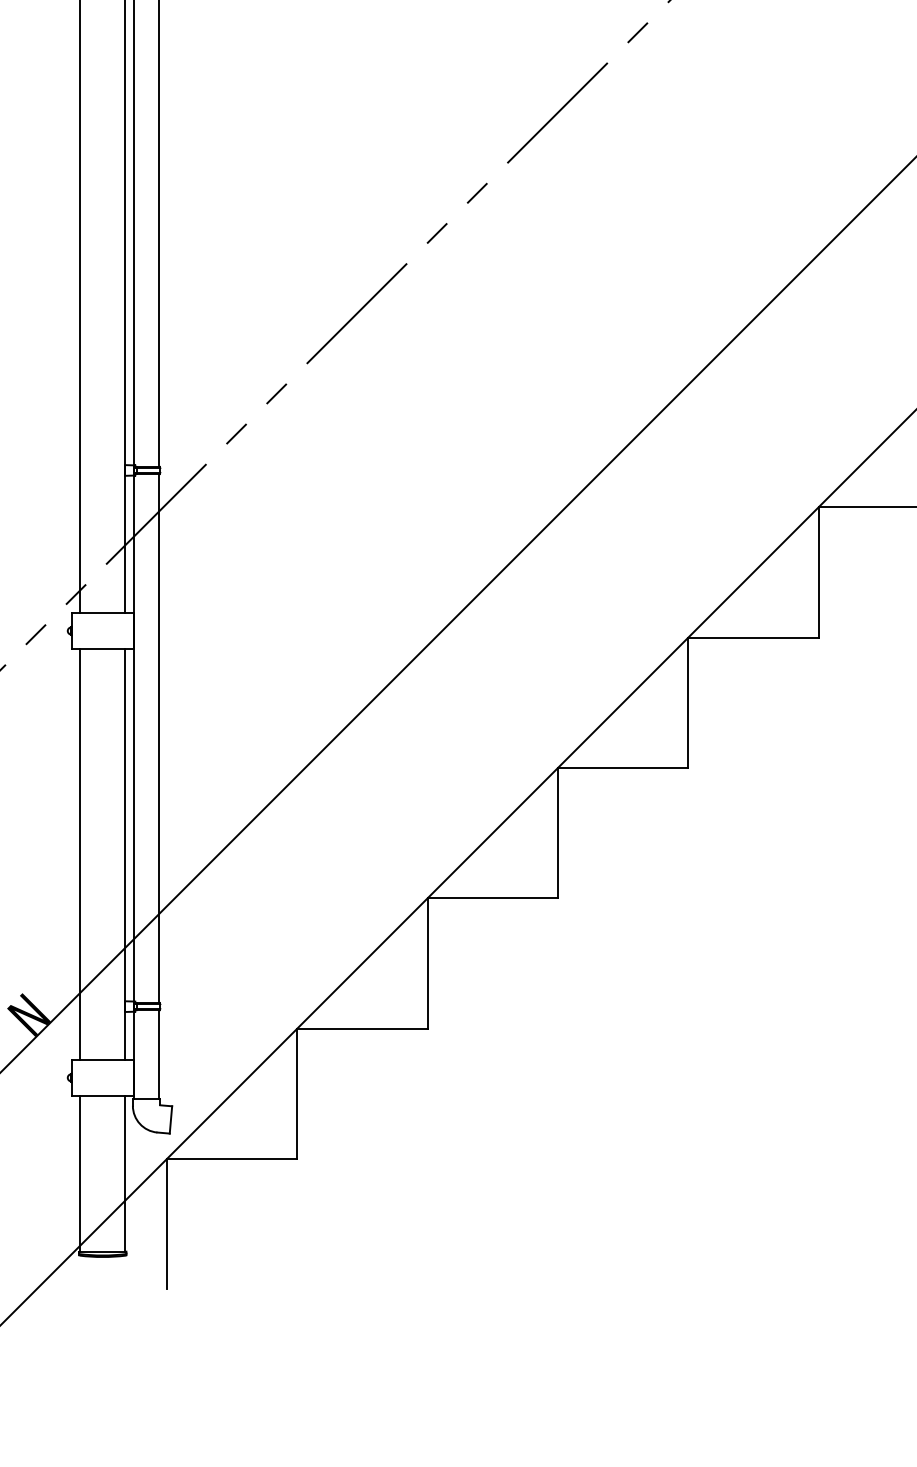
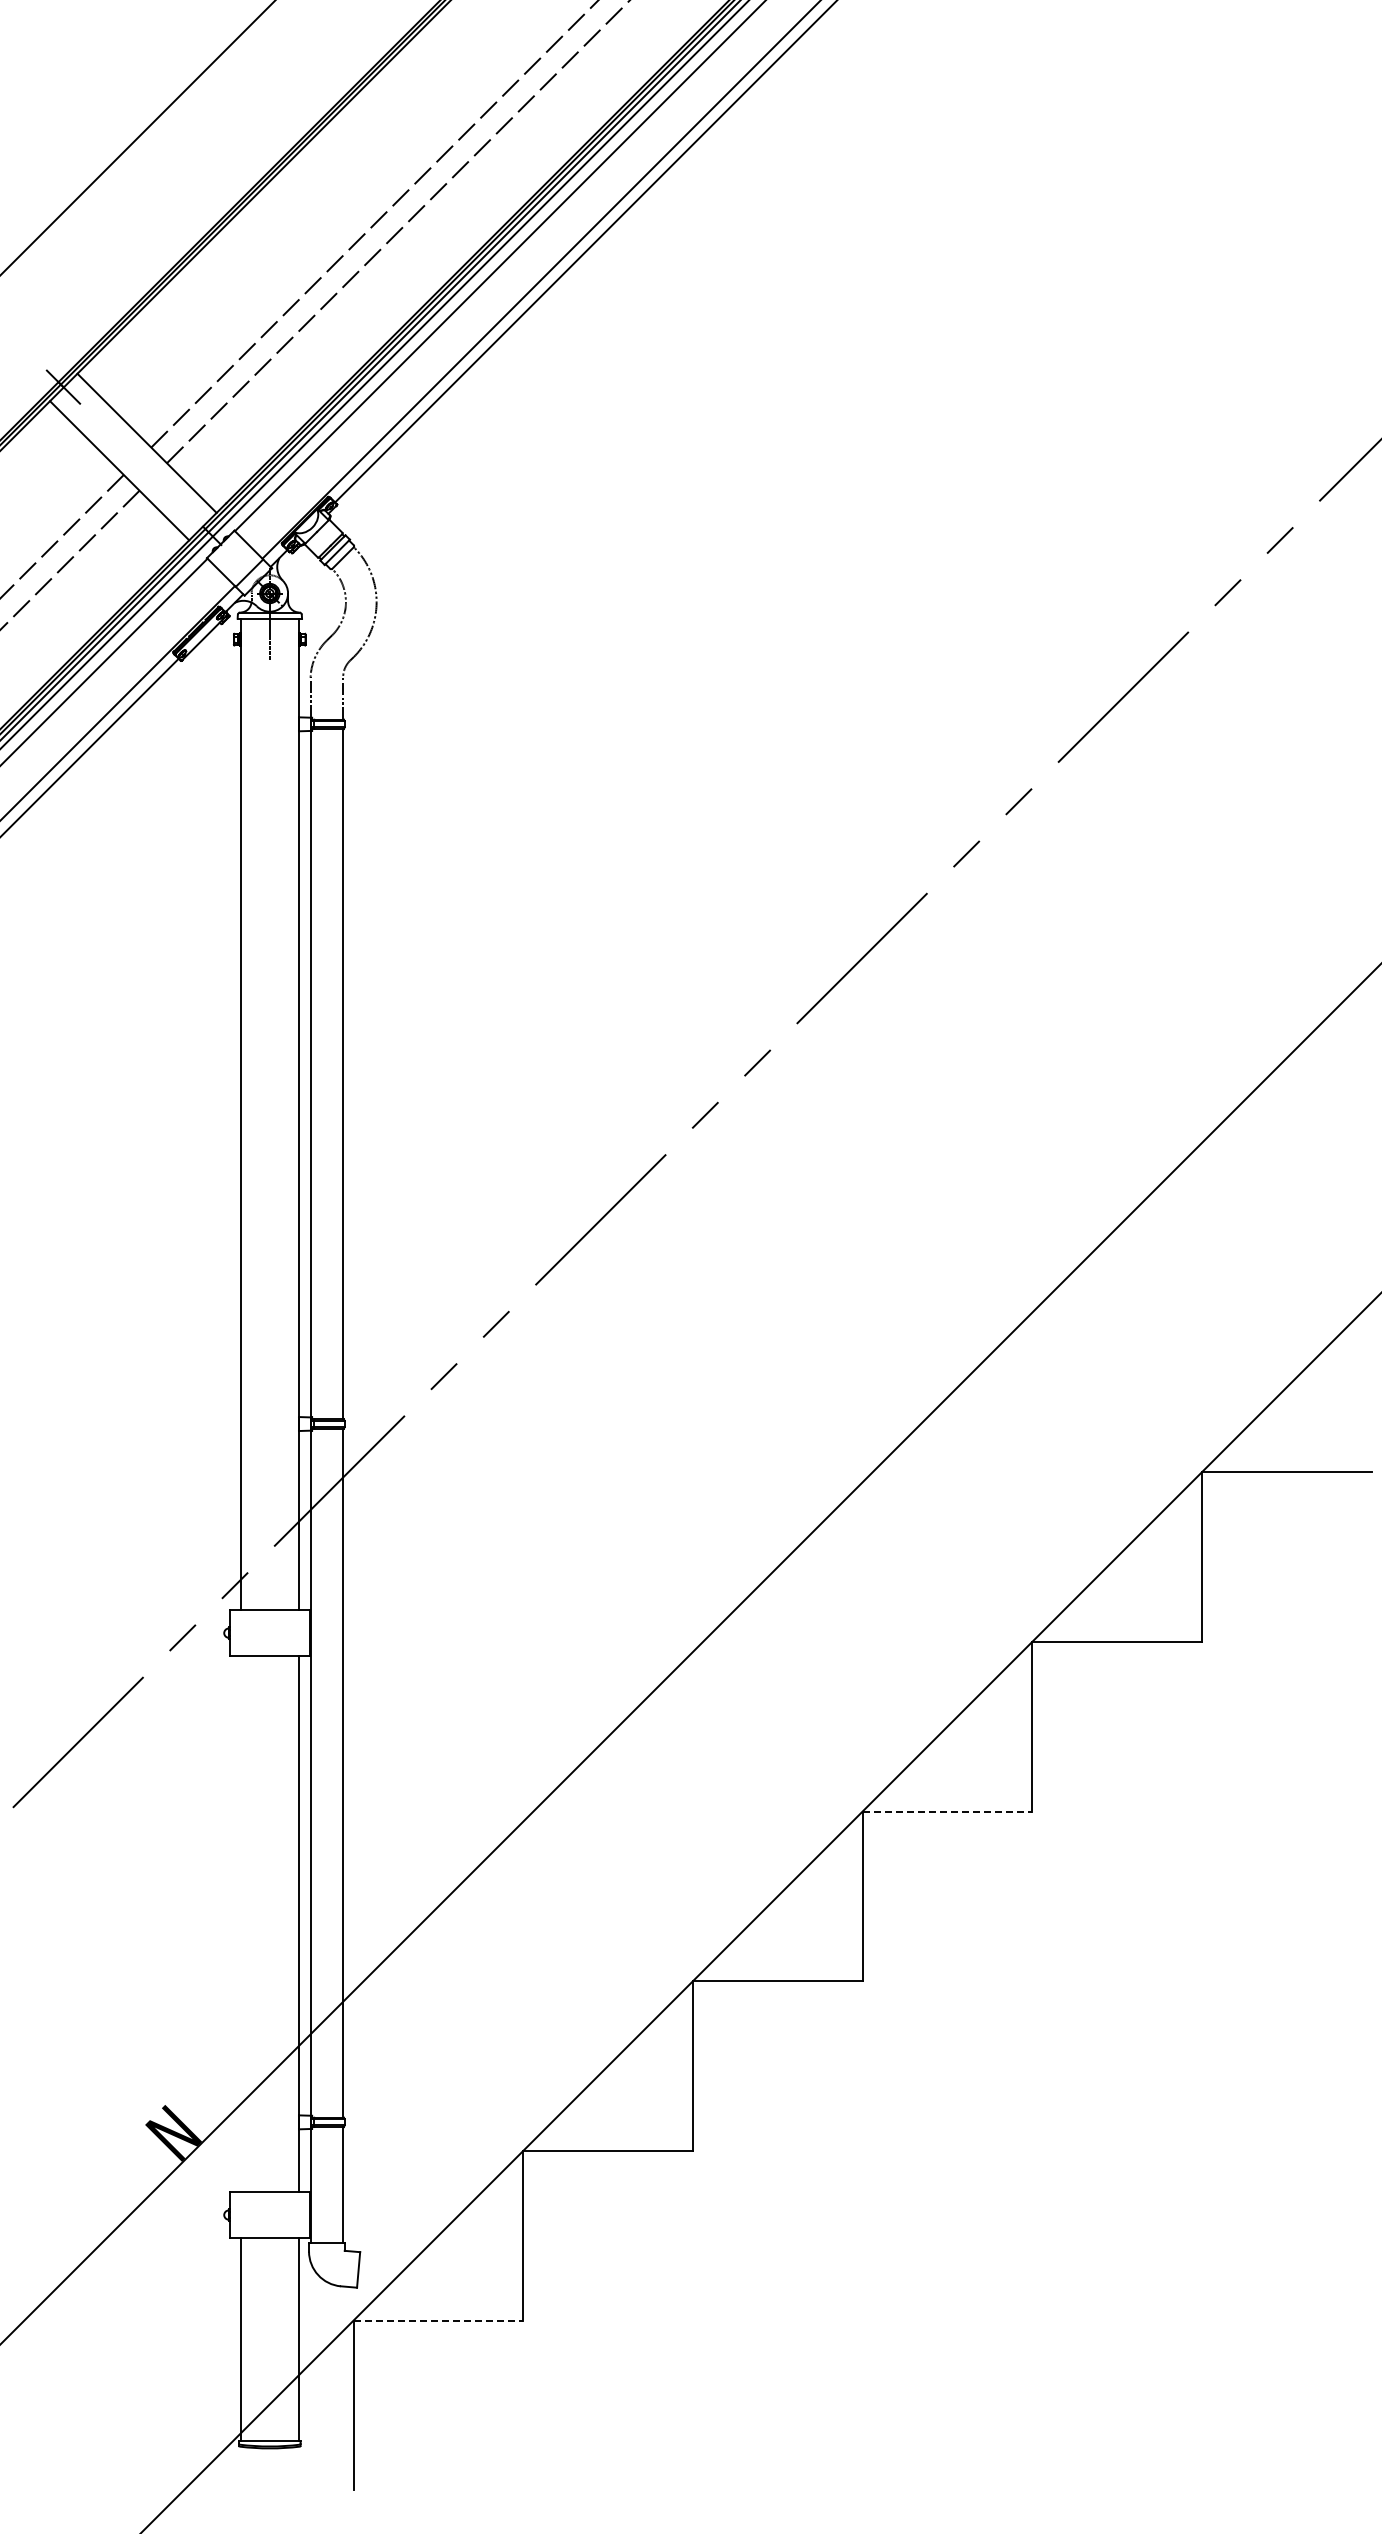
line: (623, 767) -> (947, 1811), solid -> dashed
line: (80, 853) -> (240, 1923), removed
line: (232, 1158) -> (438, 2320), solid -> dashed

